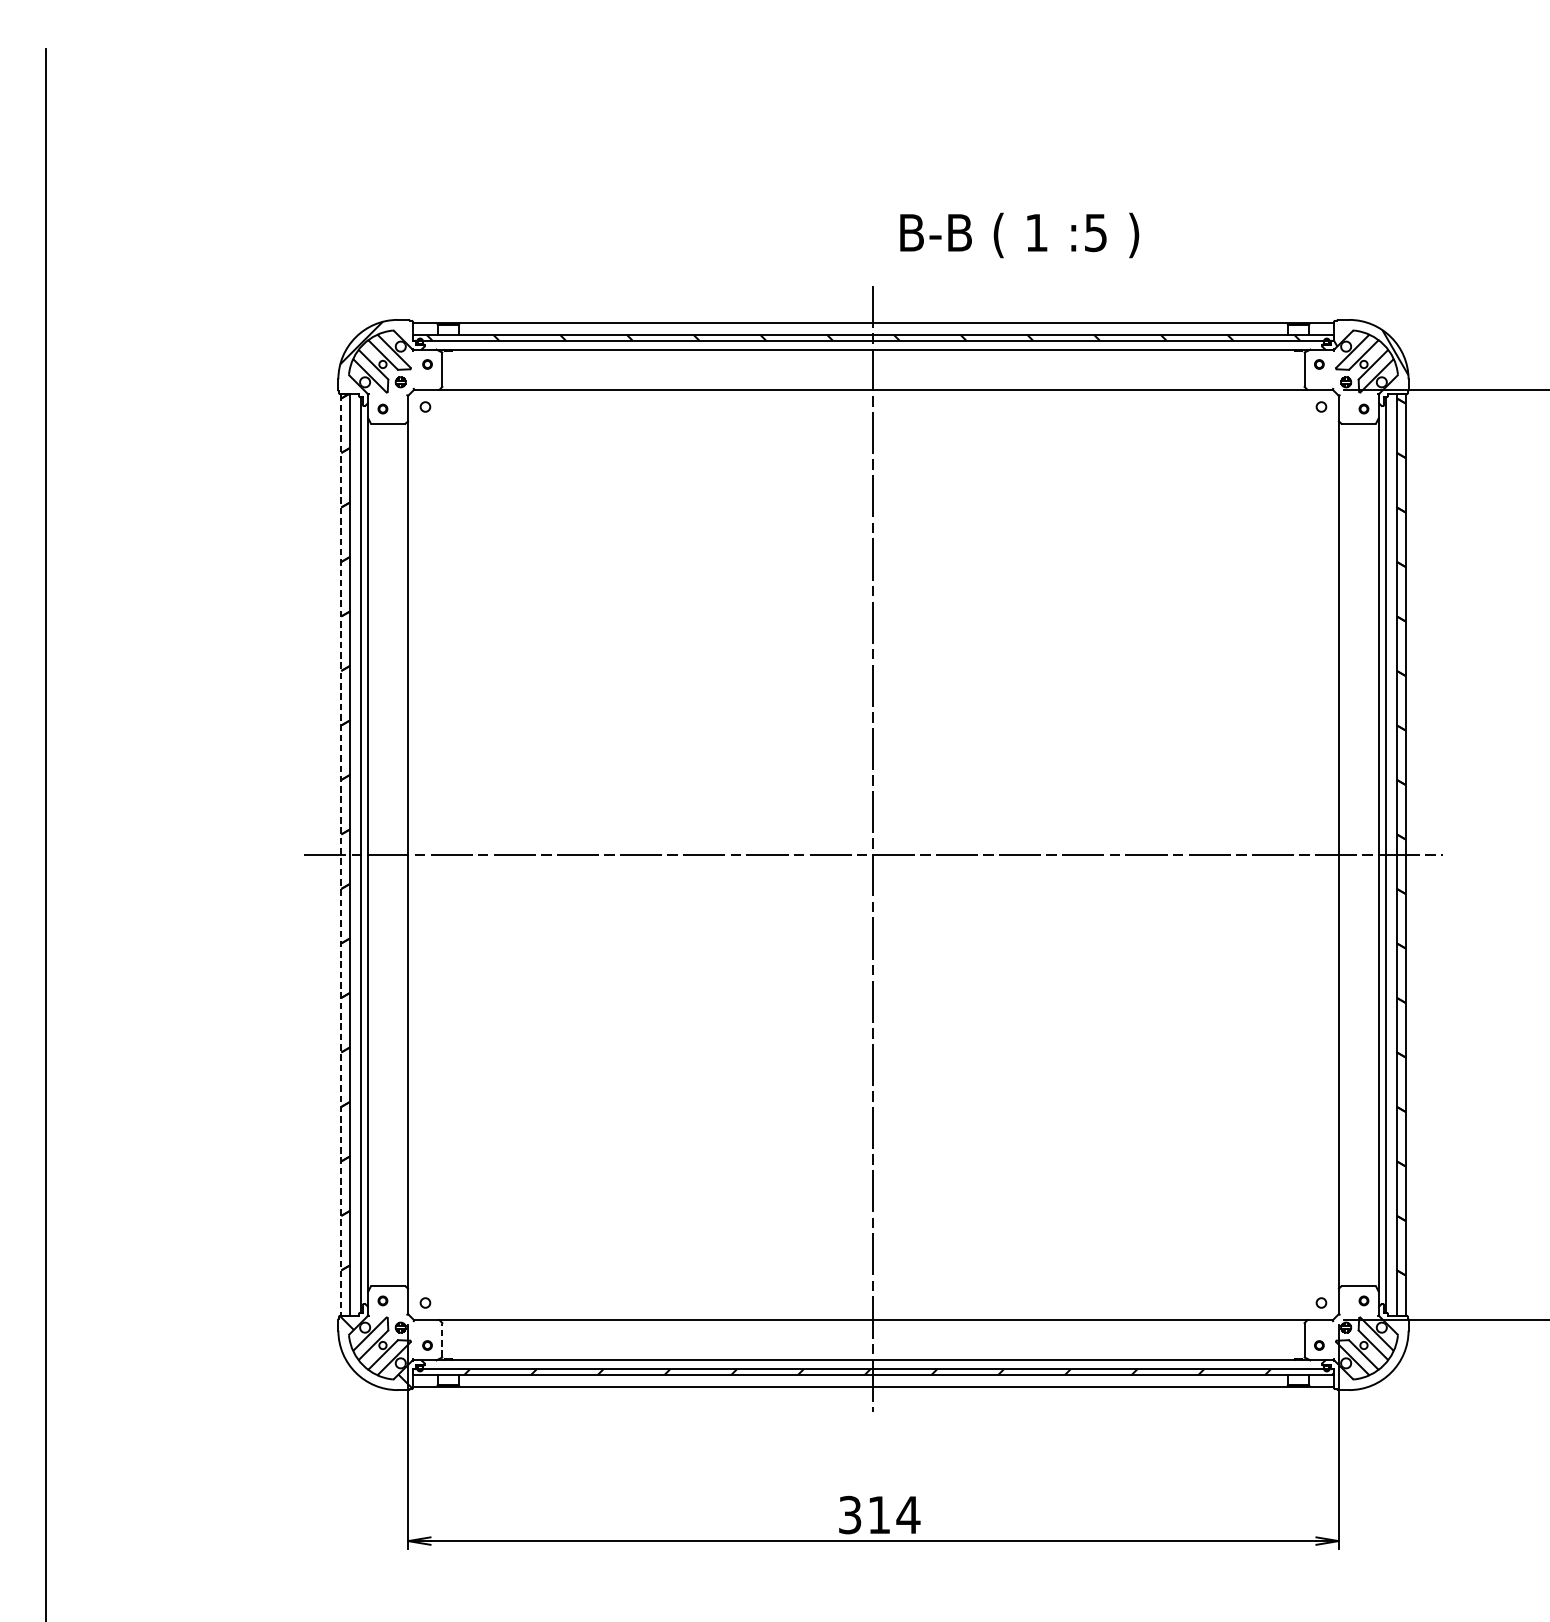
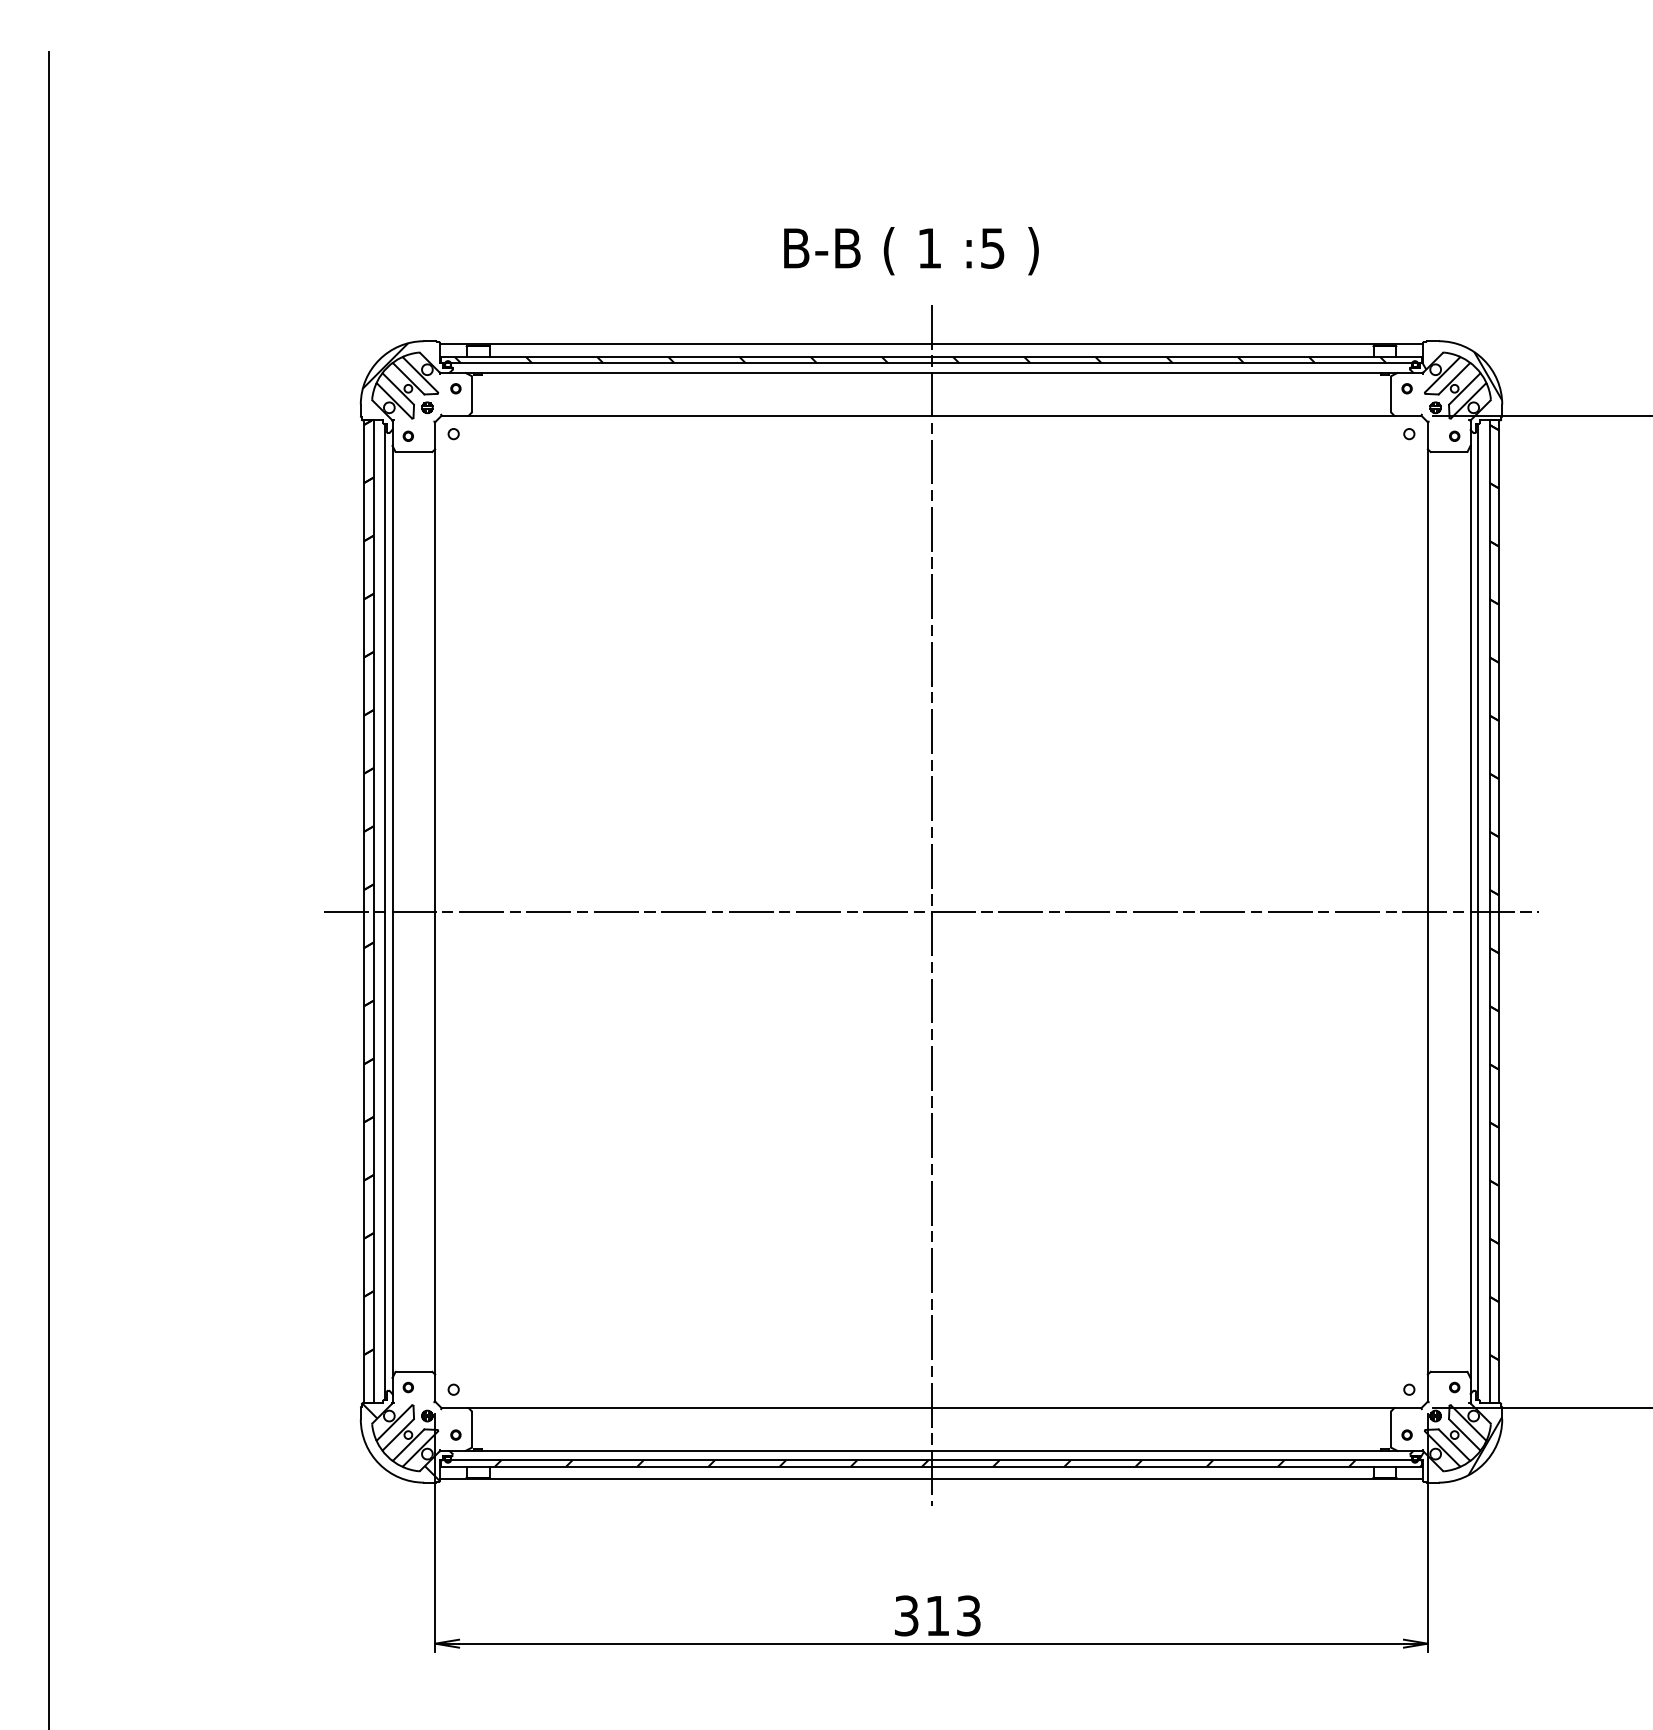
text: (1019, 235) -> (911, 251), moved
line: (340, 855) -> (363, 912), dashed -> solid
line: (442, 1340) -> (471, 1429), dashed -> solid
hatch: (1369, 1355) -> (1460, 1445), added
text: (908, 1514) -> (968, 1615), 314 -> 313

